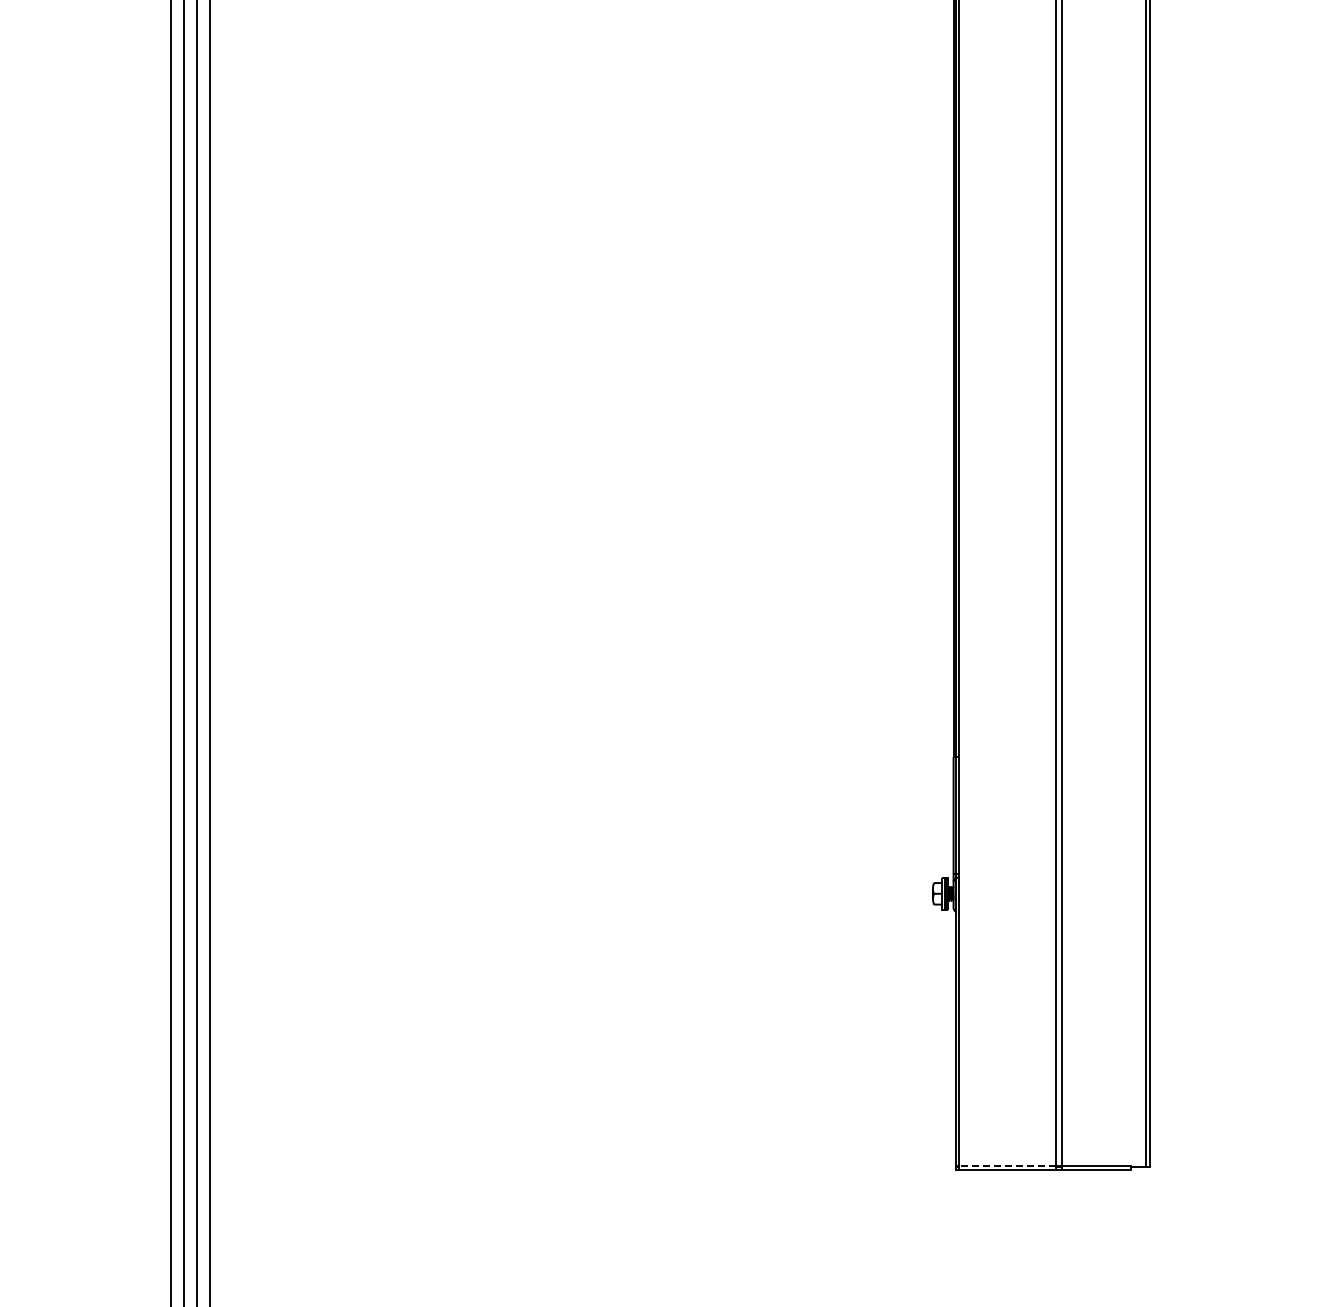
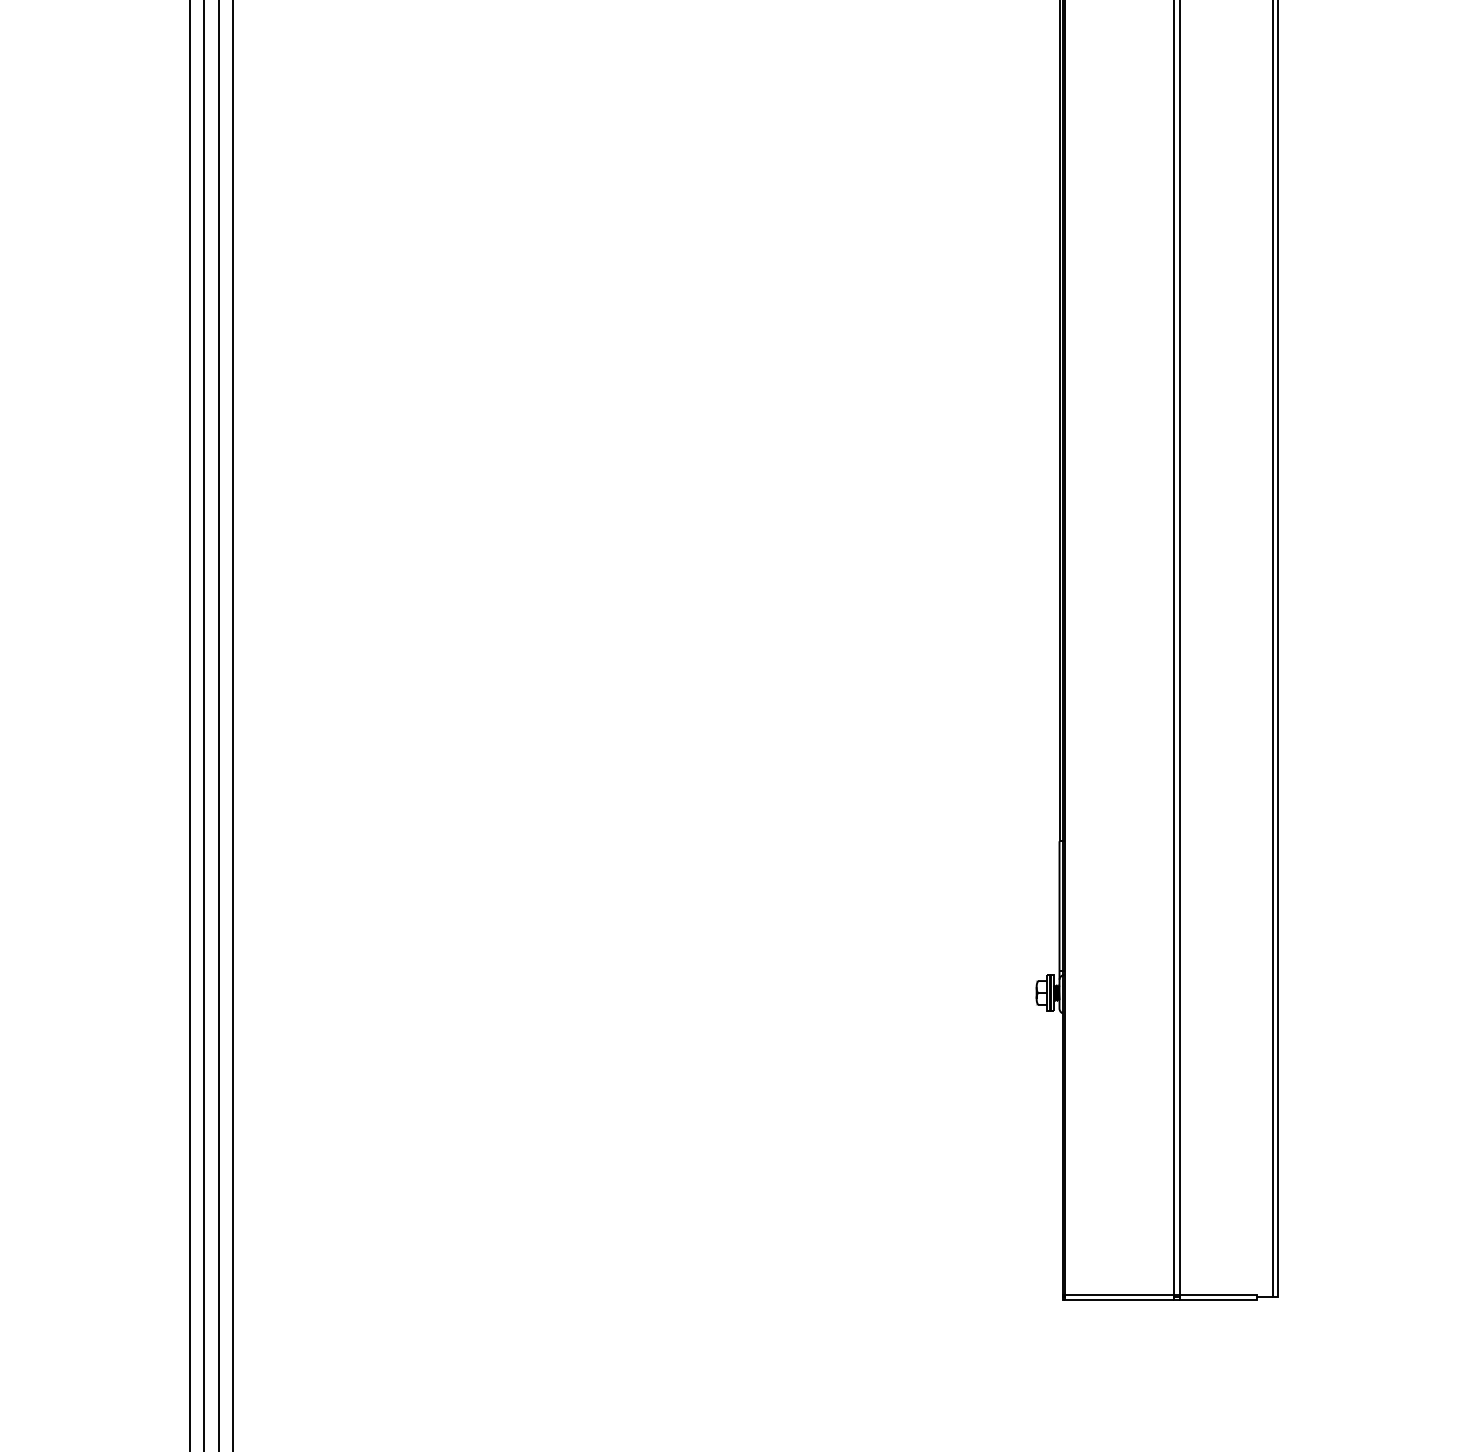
line: (1007, 1165) -> (1119, 1294), dashed -> solid

